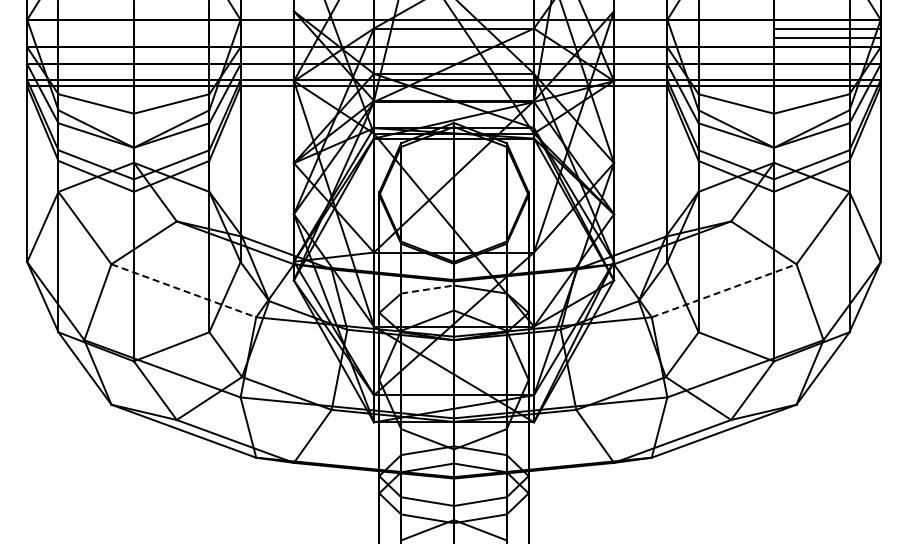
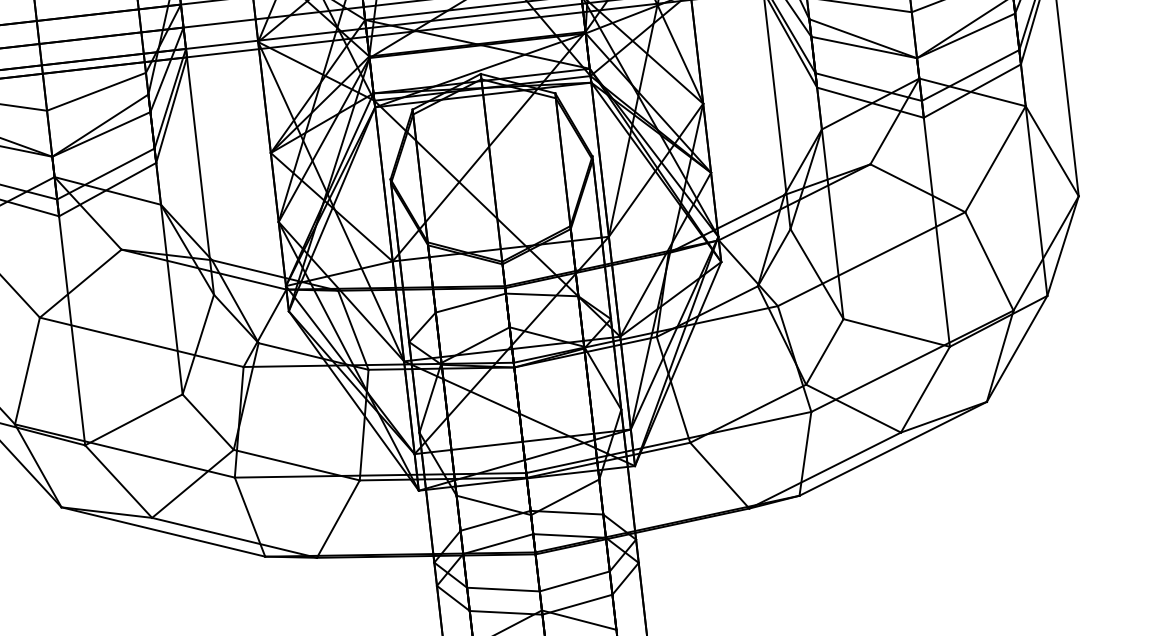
line: (427, 289) -> (470, 303), dashed -> solid
line: (184, 290) -> (142, 341), dashed -> solid
line: (724, 290) -> (872, 258), dashed -> solid

